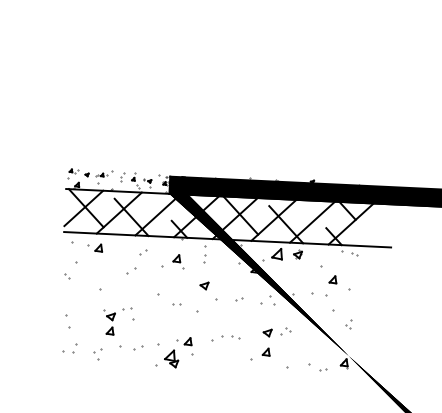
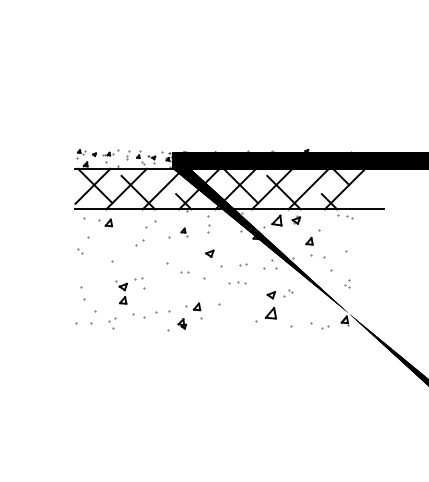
part: (143, 252) -> (151, 225), size x1.6
part: (178, 261) -> (184, 232), size x0.6
part: (333, 279) -> (309, 241), moved
part: (231, 336) -> (237, 282), moved
part: (138, 347) -> (150, 314), size x1.6
part: (69, 348) -> (85, 318), size x1.6
part: (265, 352) -> (270, 313), size x1.6
part: (171, 358) -> (182, 323), size x0.6

